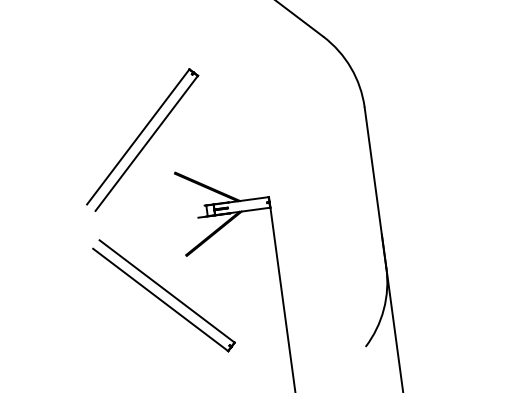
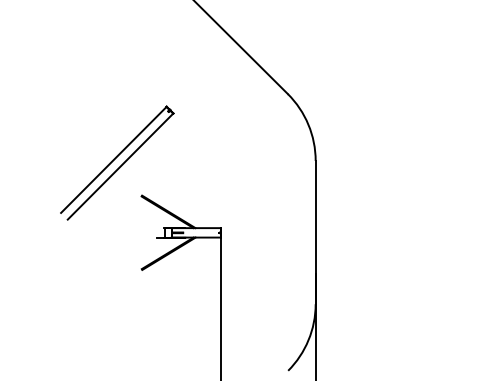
part: (163, 295) -> (117, 301), removed

